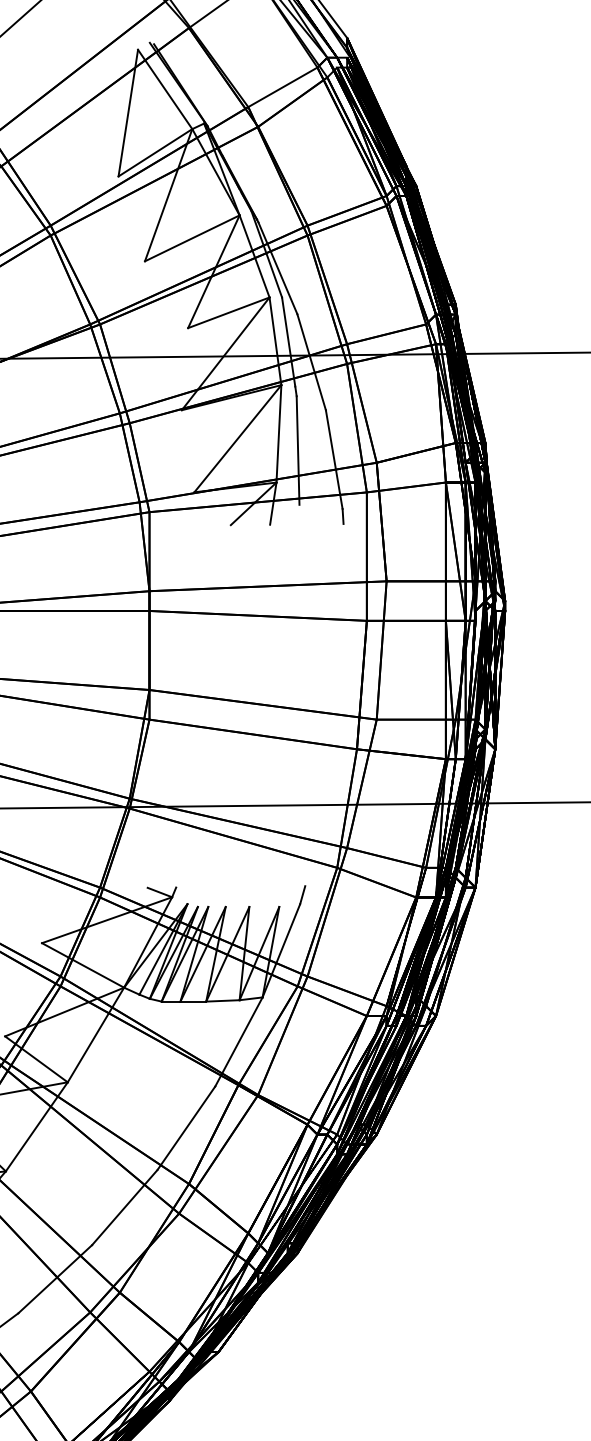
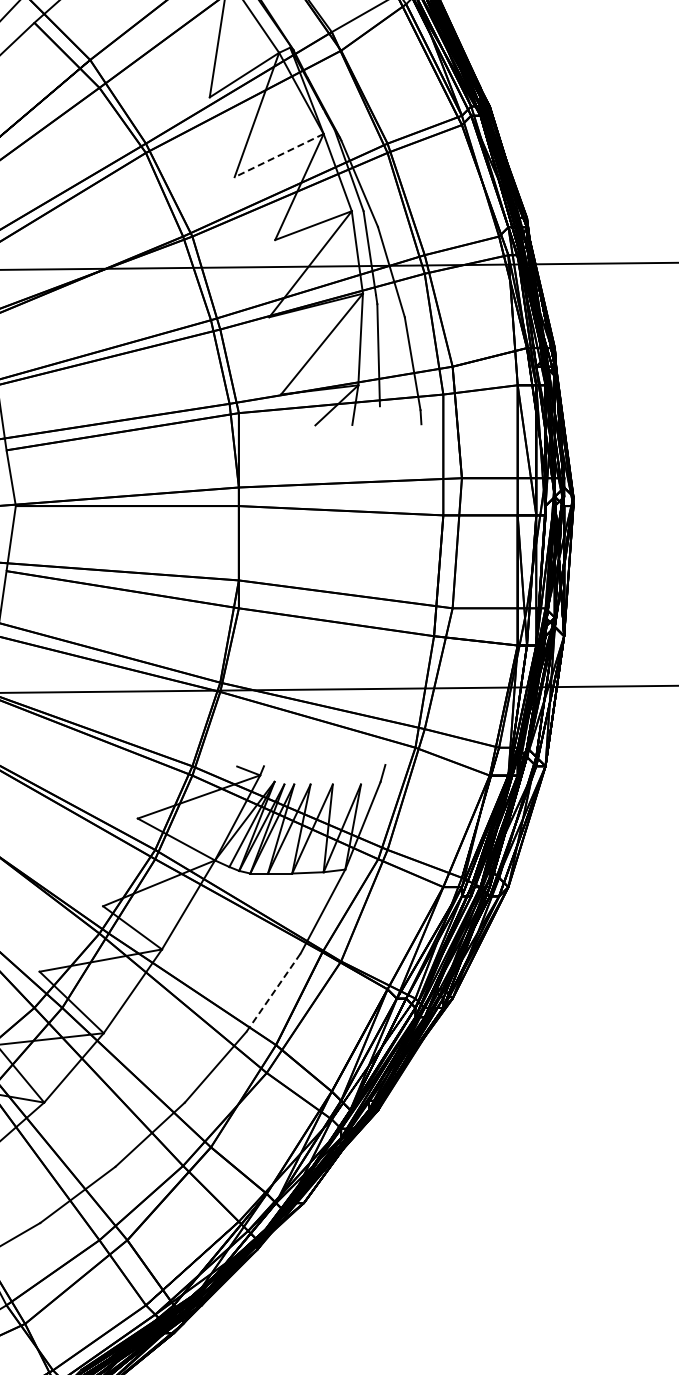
line: (191, 238) -> (278, 155), solid -> dashed
line: (186, 1128) -> (273, 992), solid -> dashed

